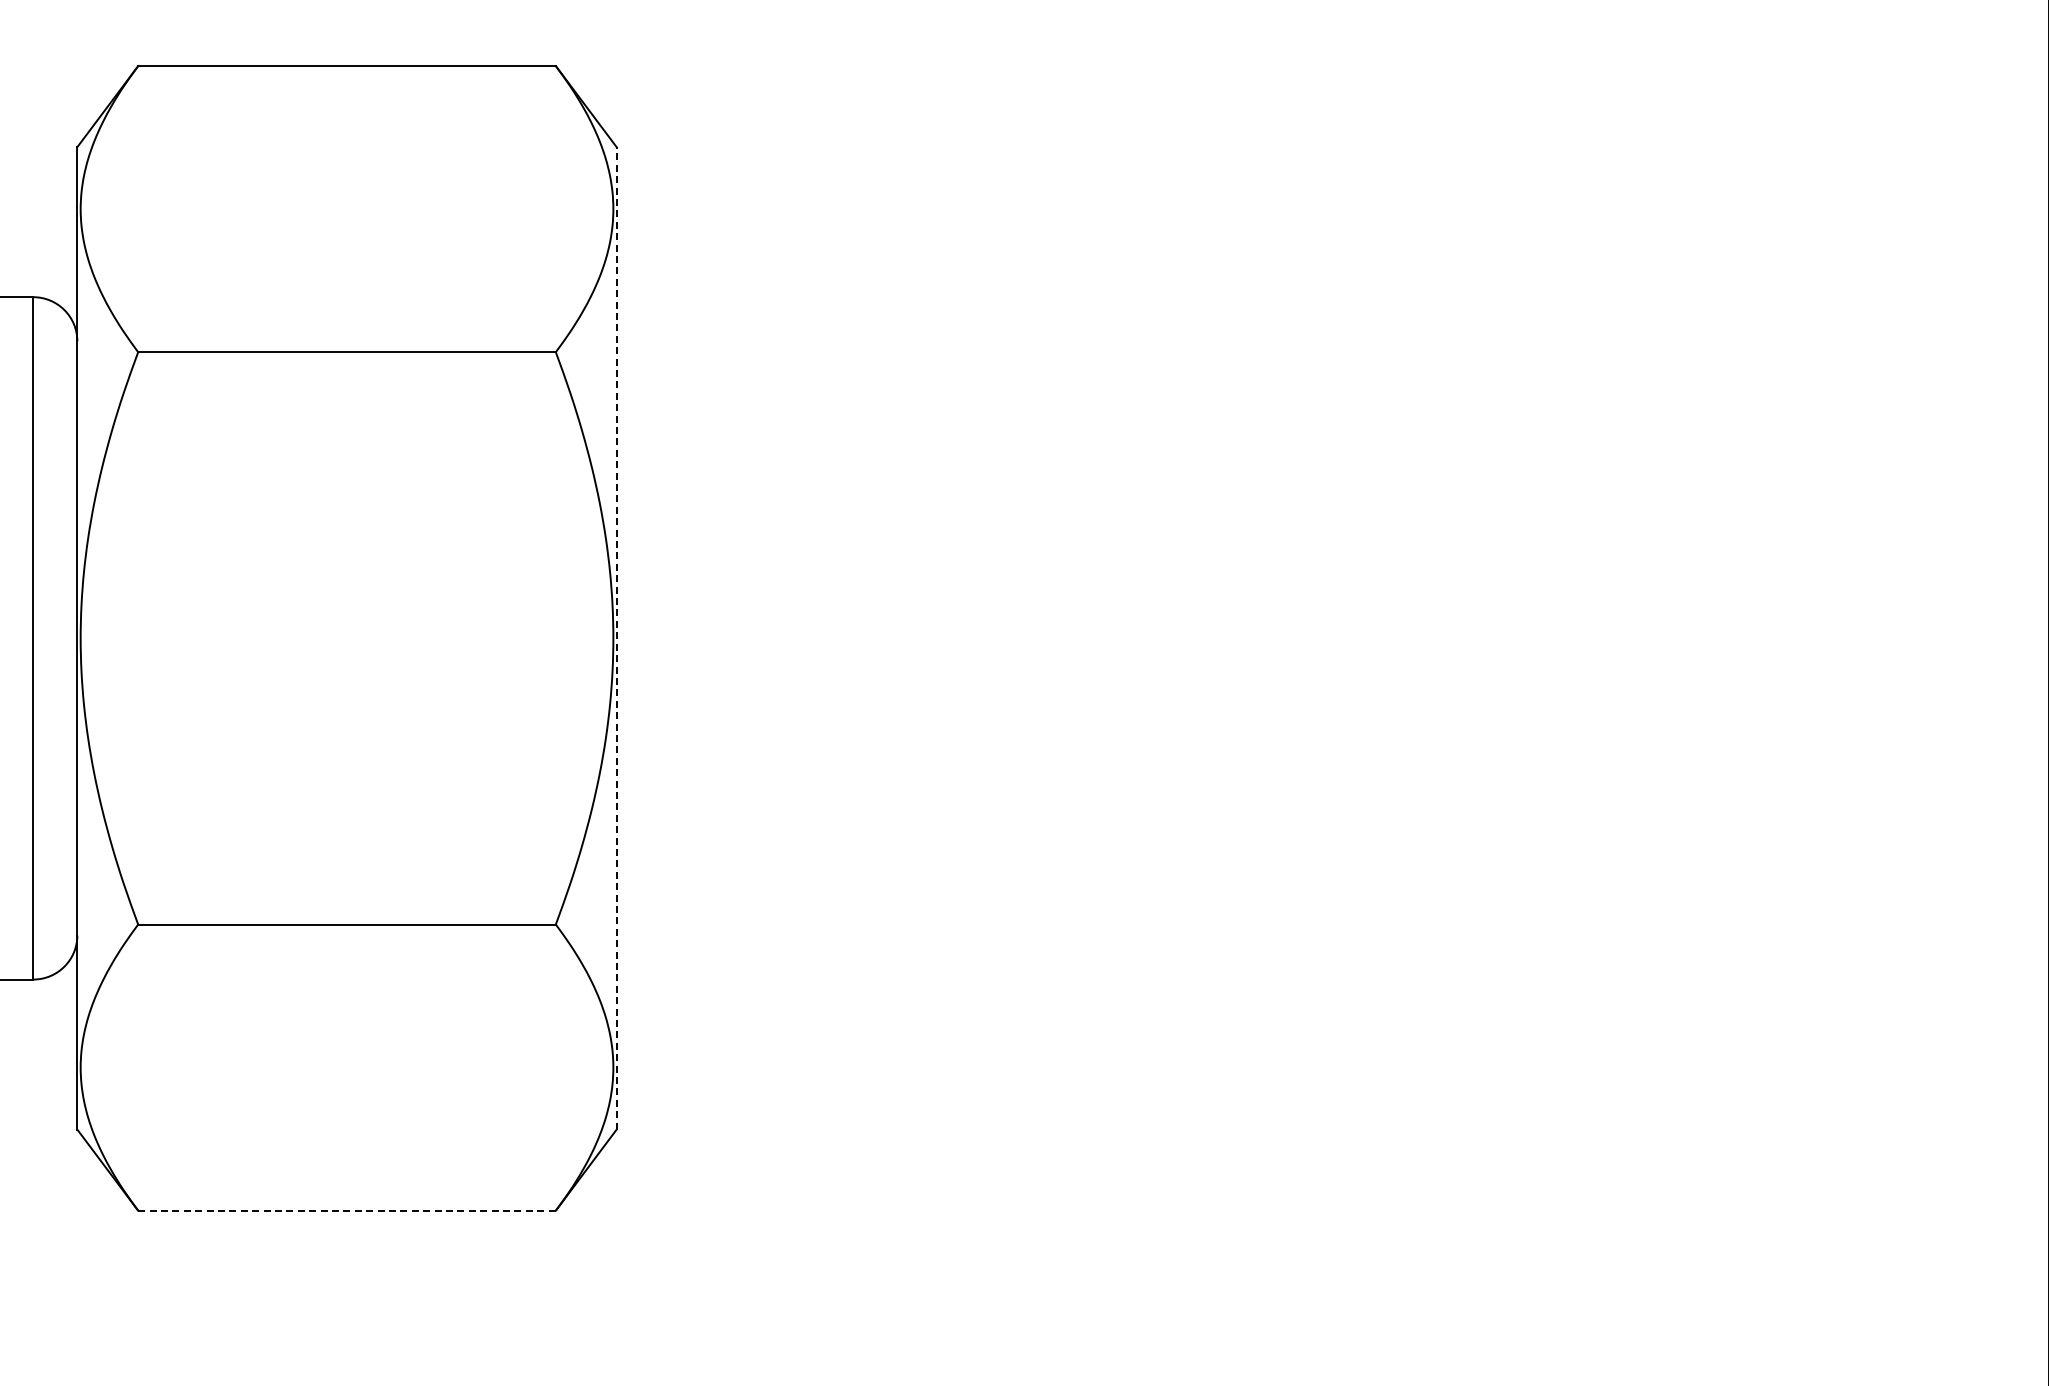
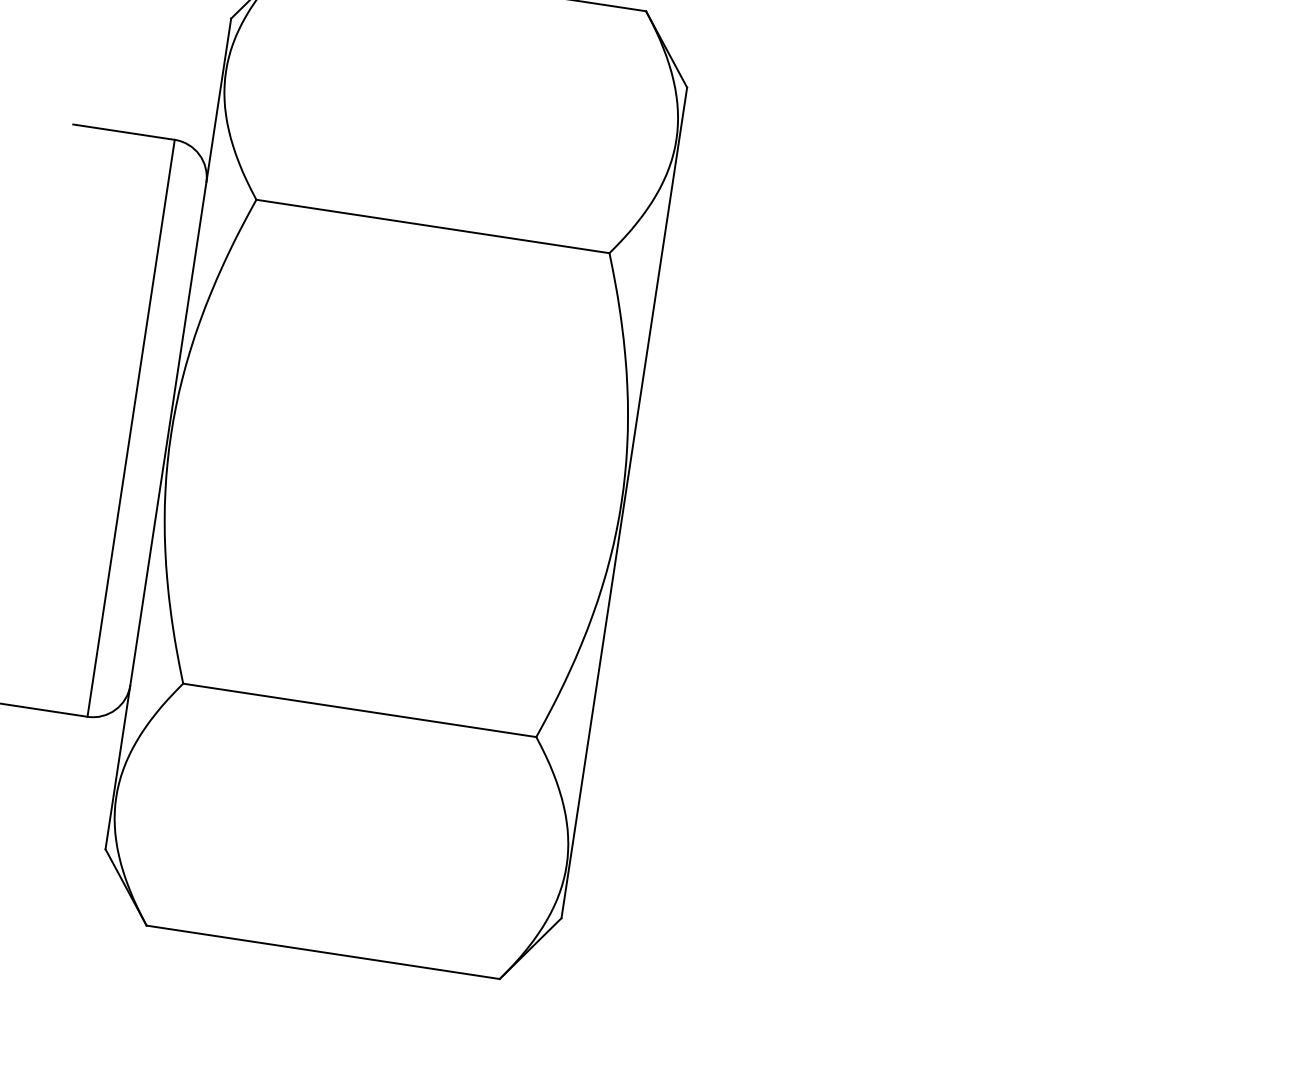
line: (616, 637) -> (624, 502), dashed -> solid
line: (347, 1210) -> (323, 952), dashed -> solid

